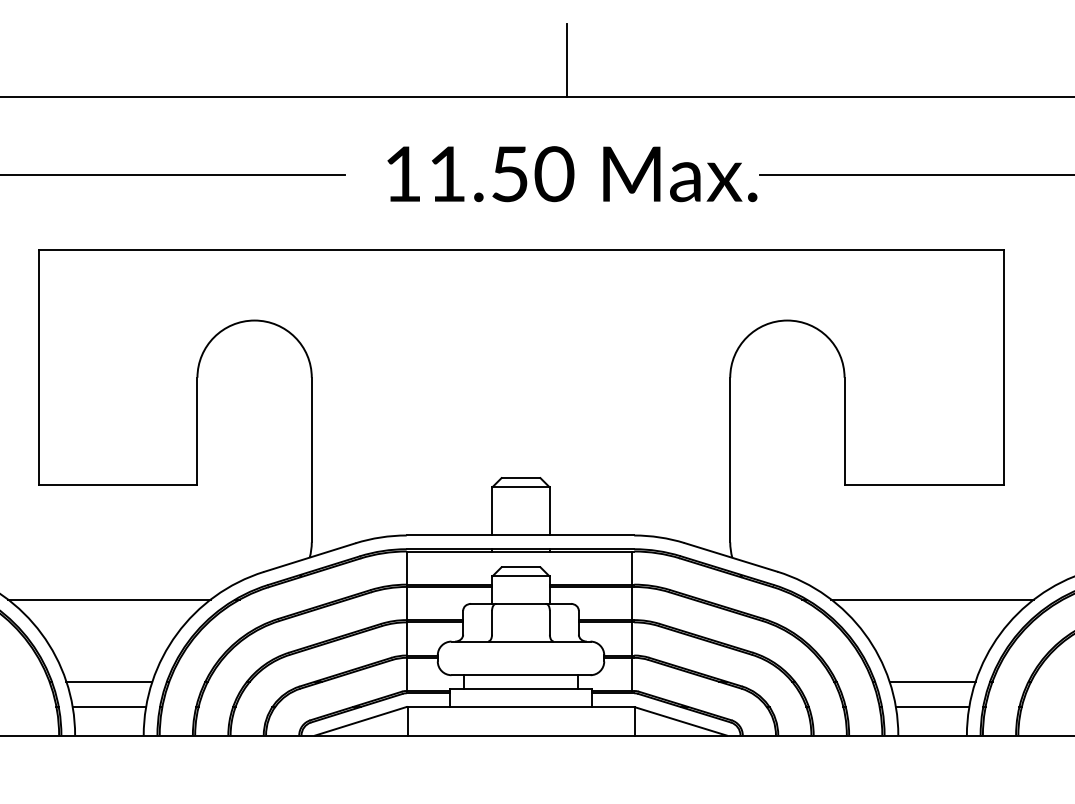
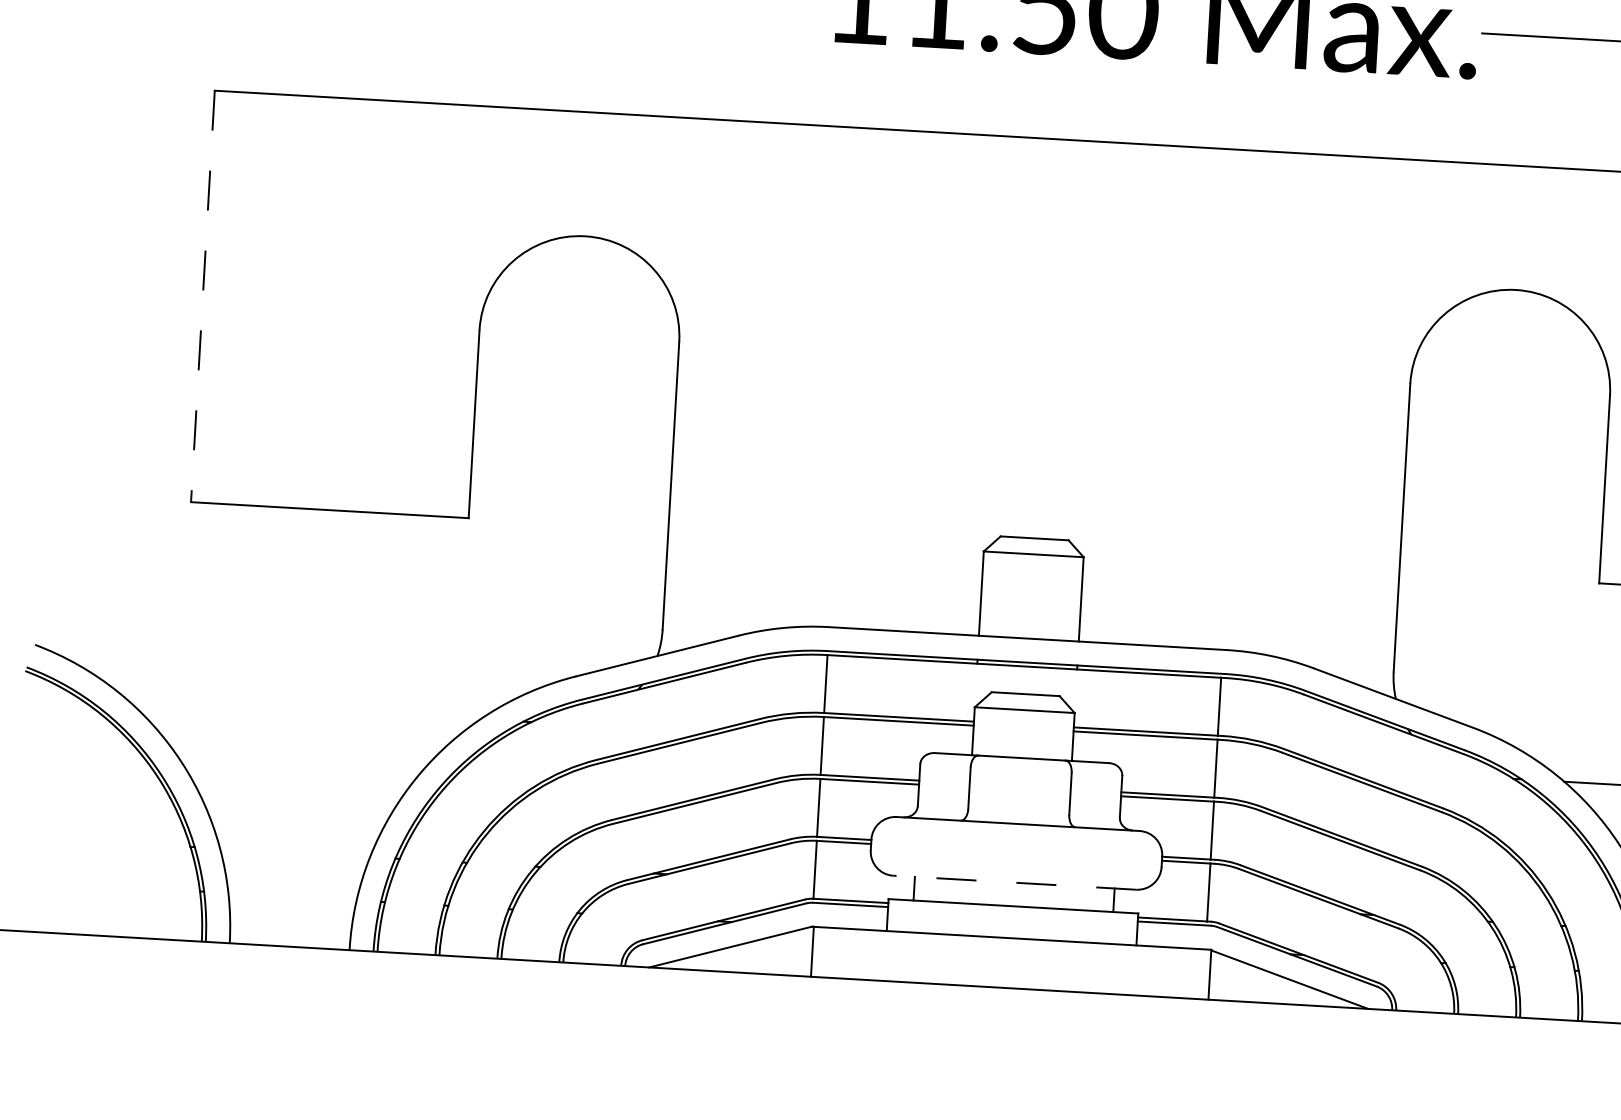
line: (38, 367) -> (202, 296), solid -> dashed
line: (109, 599) -> (303, 709), removed
line: (521, 675) -> (1015, 883), solid -> dashed
line: (109, 681) -> (295, 852), removed
line: (109, 706) -> (292, 895), removed

